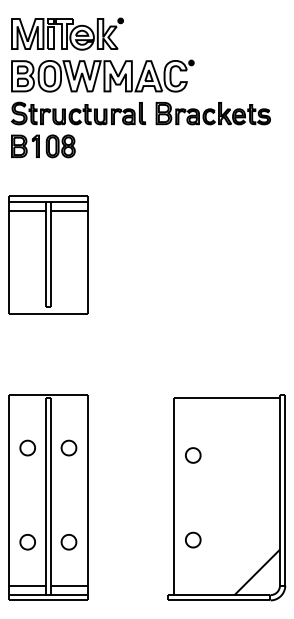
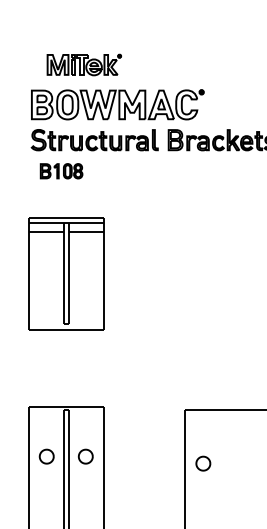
part: (67, 33) -> (84, 64), size x0.7
part: (43, 146) -> (61, 171), size x0.7

